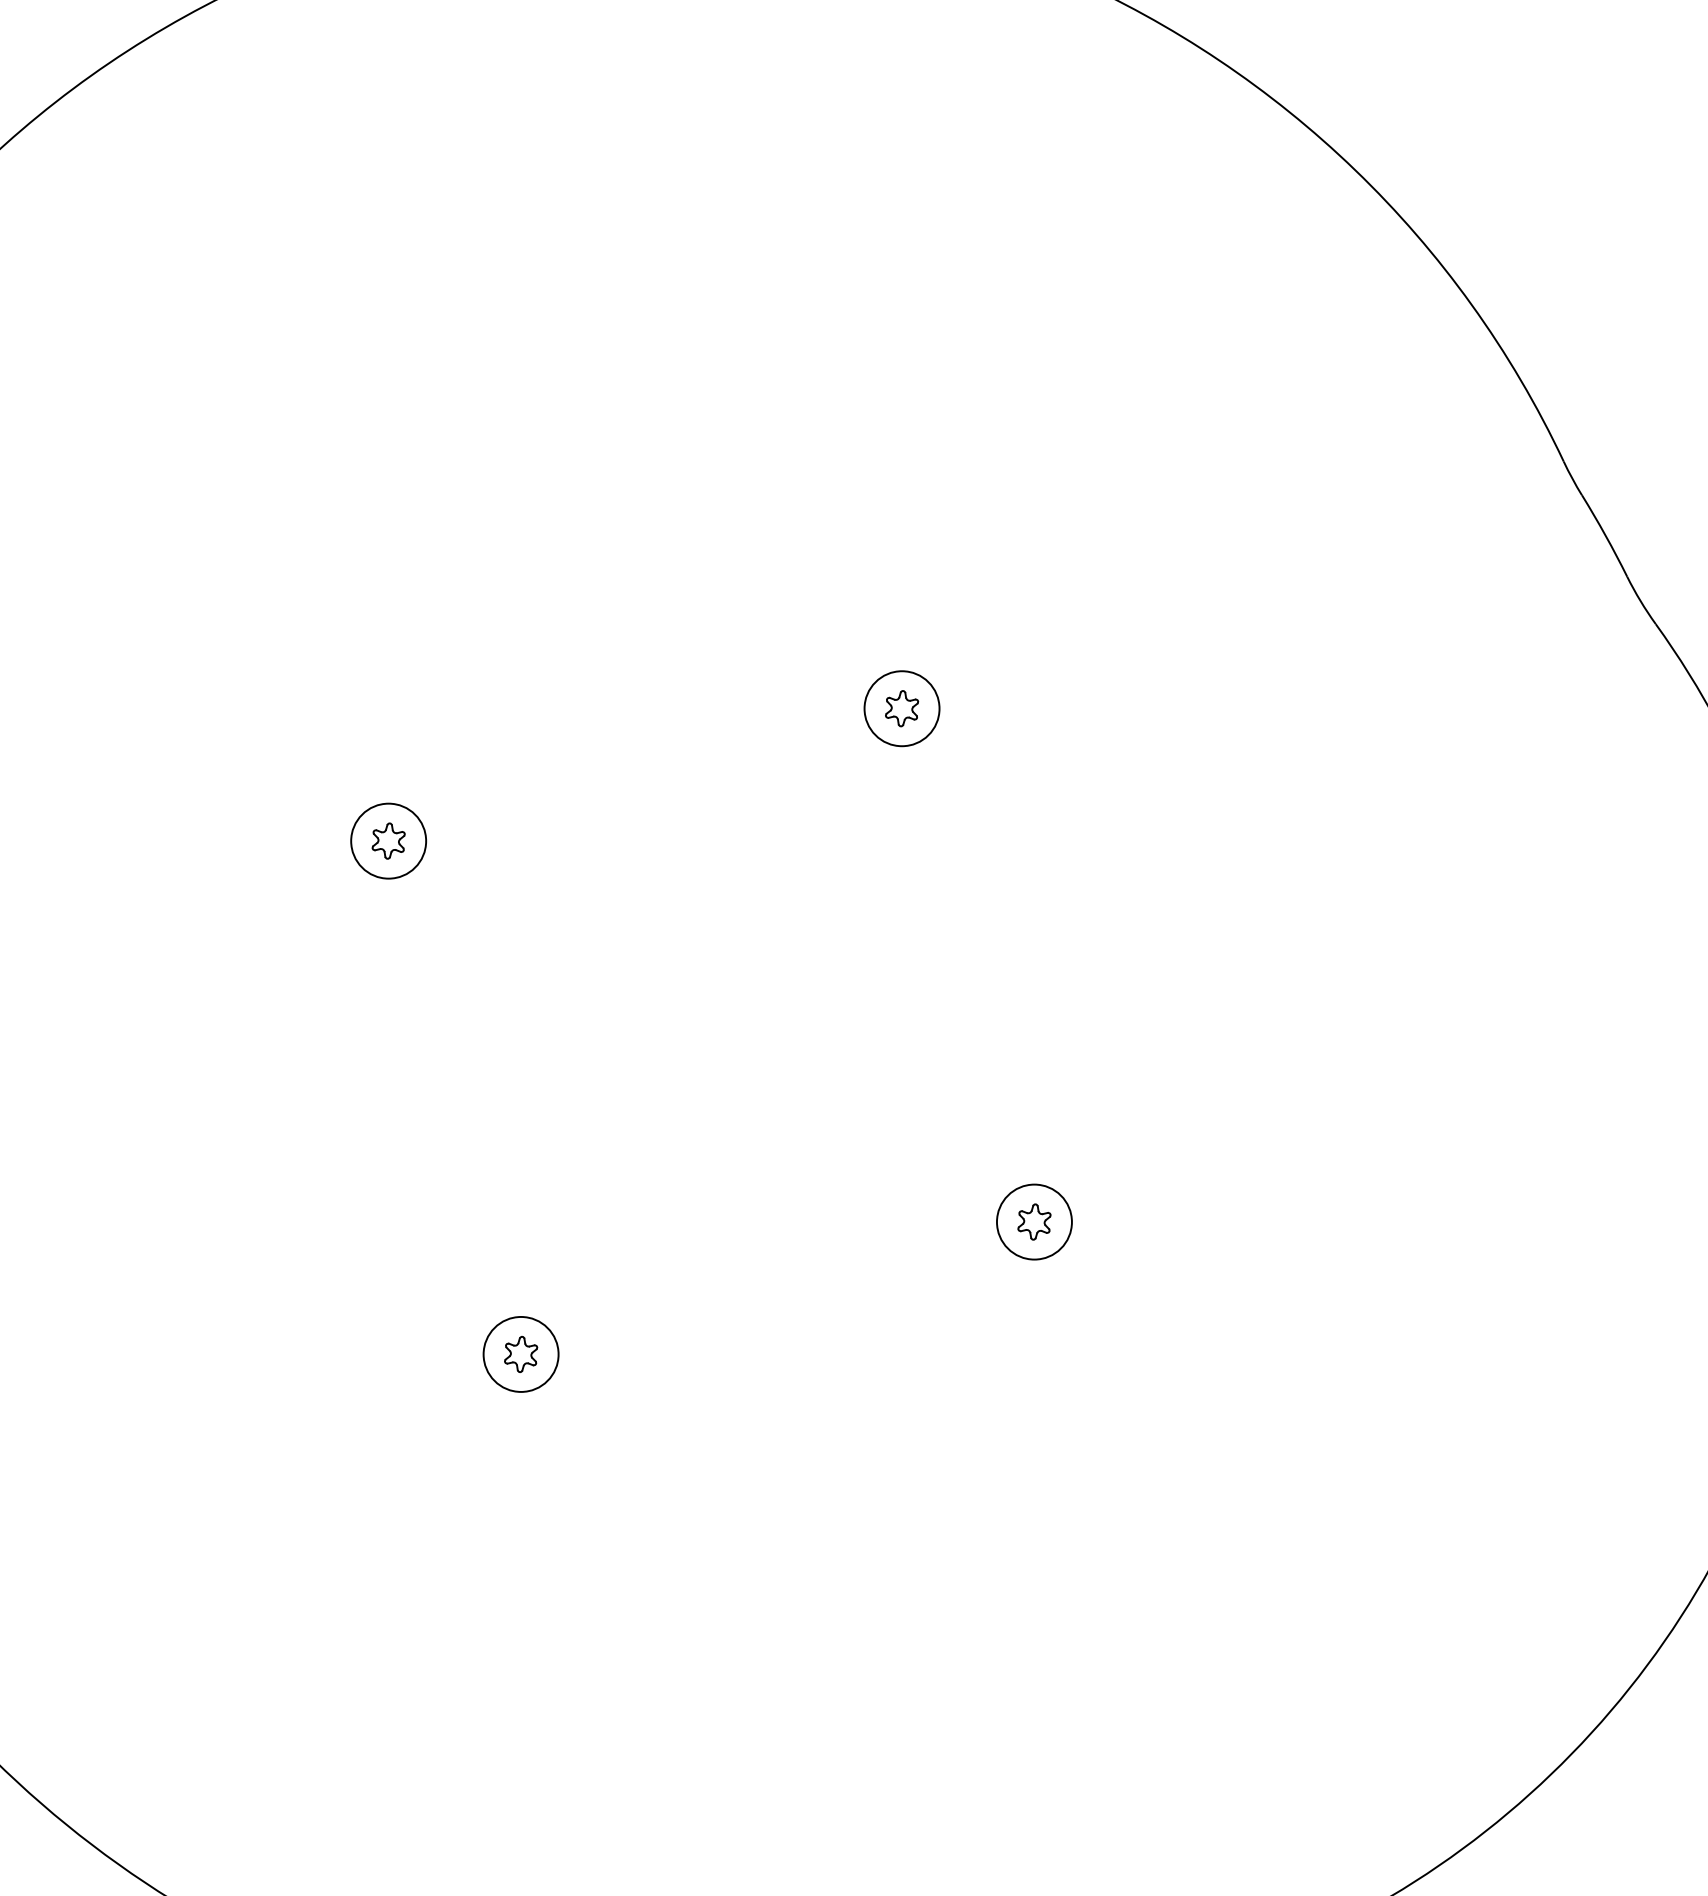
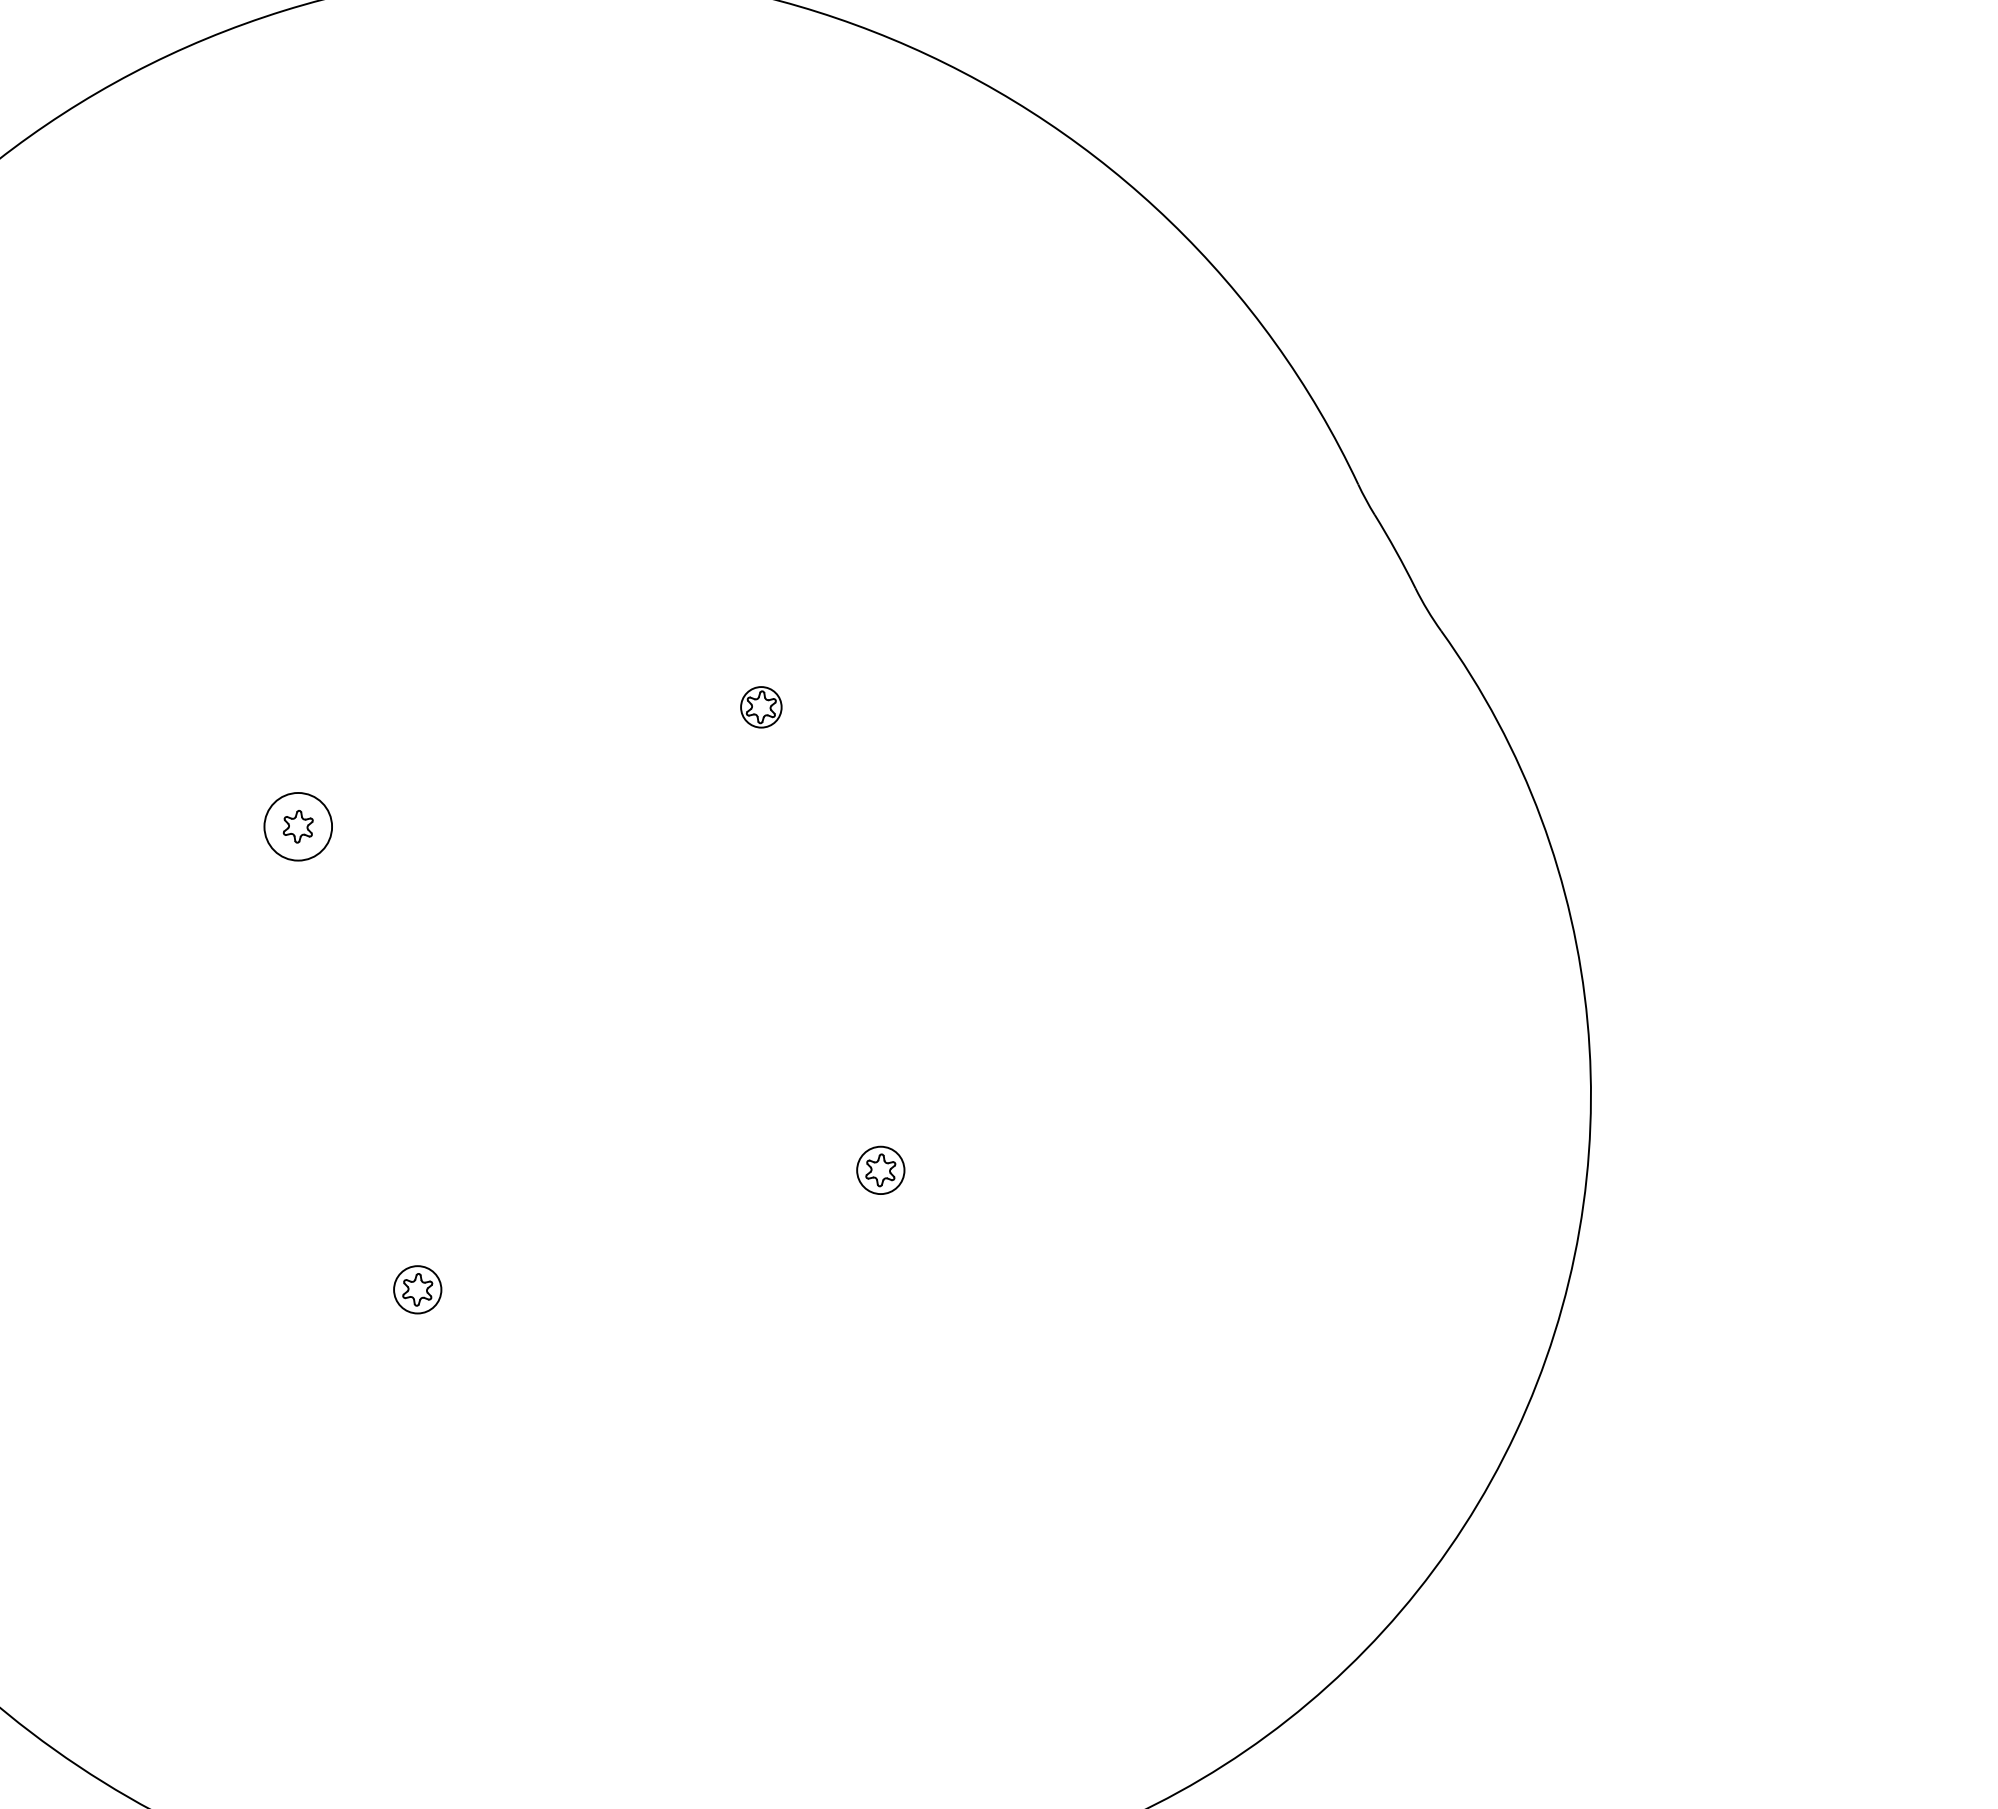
circle: (902, 708) -> (761, 707), size x0.6
circle: (1034, 1222) -> (880, 1170), size x0.7
circle: (520, 1354) -> (417, 1289), size x0.7

